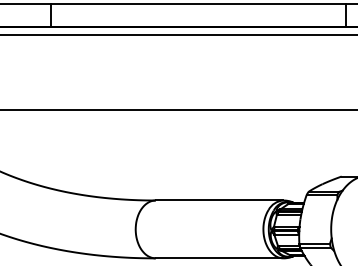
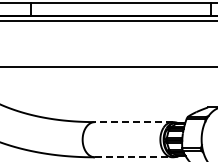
line: (219, 201) -> (133, 122), solid -> dashed
line: (219, 258) -> (133, 157), solid -> dashed

